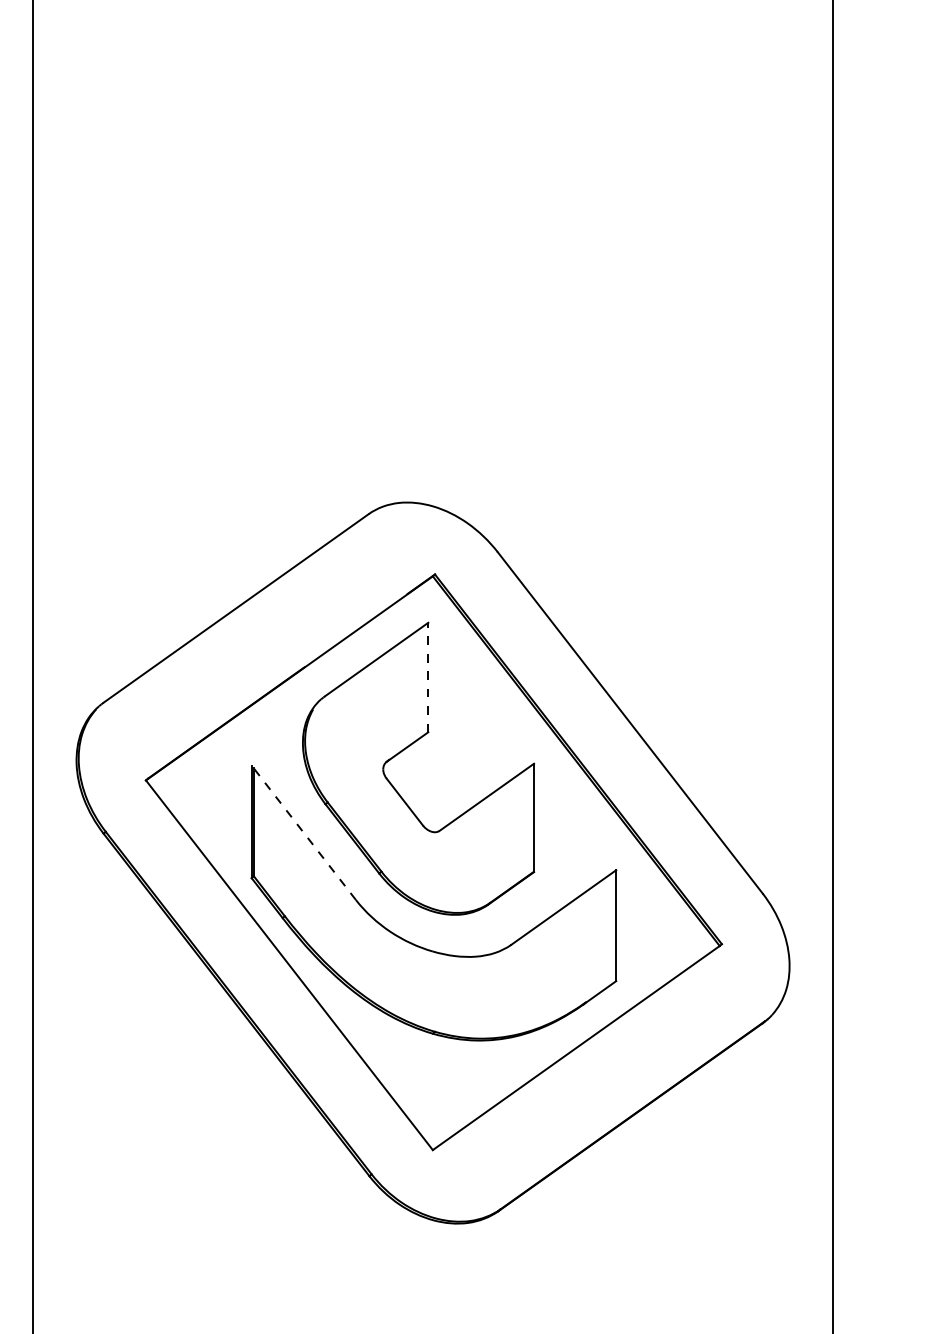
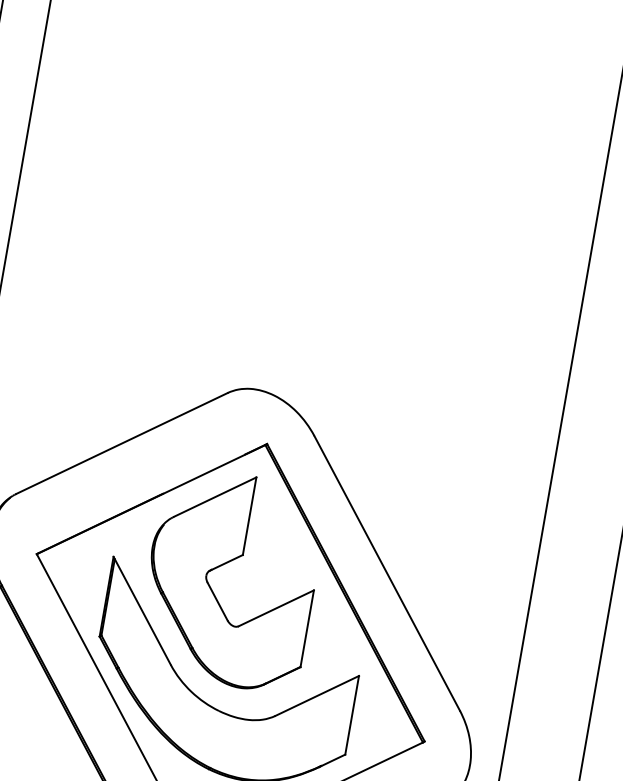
line: (428, 677) -> (249, 516), dashed -> solid
line: (303, 832) -> (142, 610), dashed -> solid

